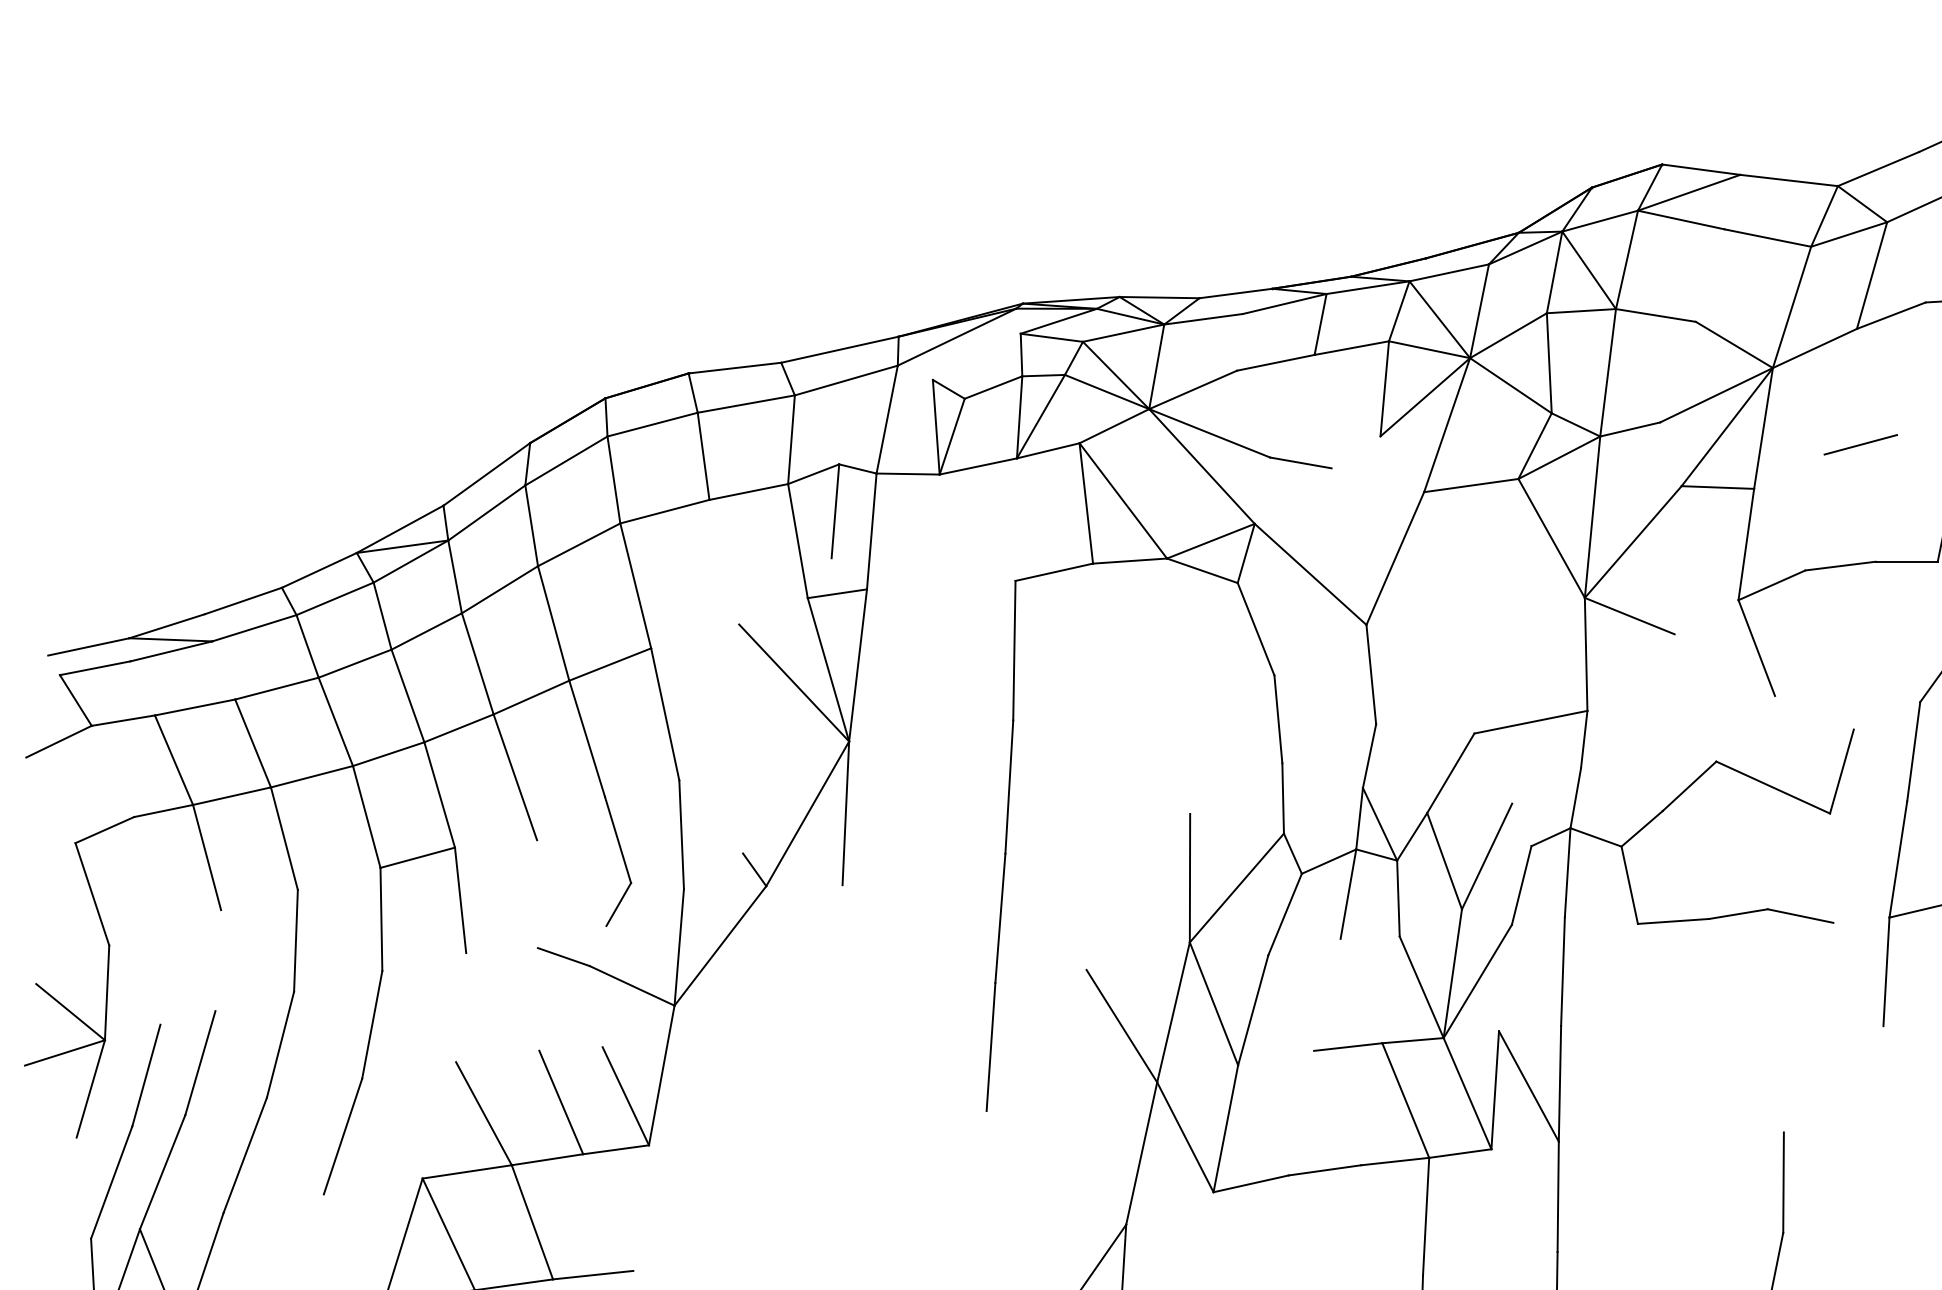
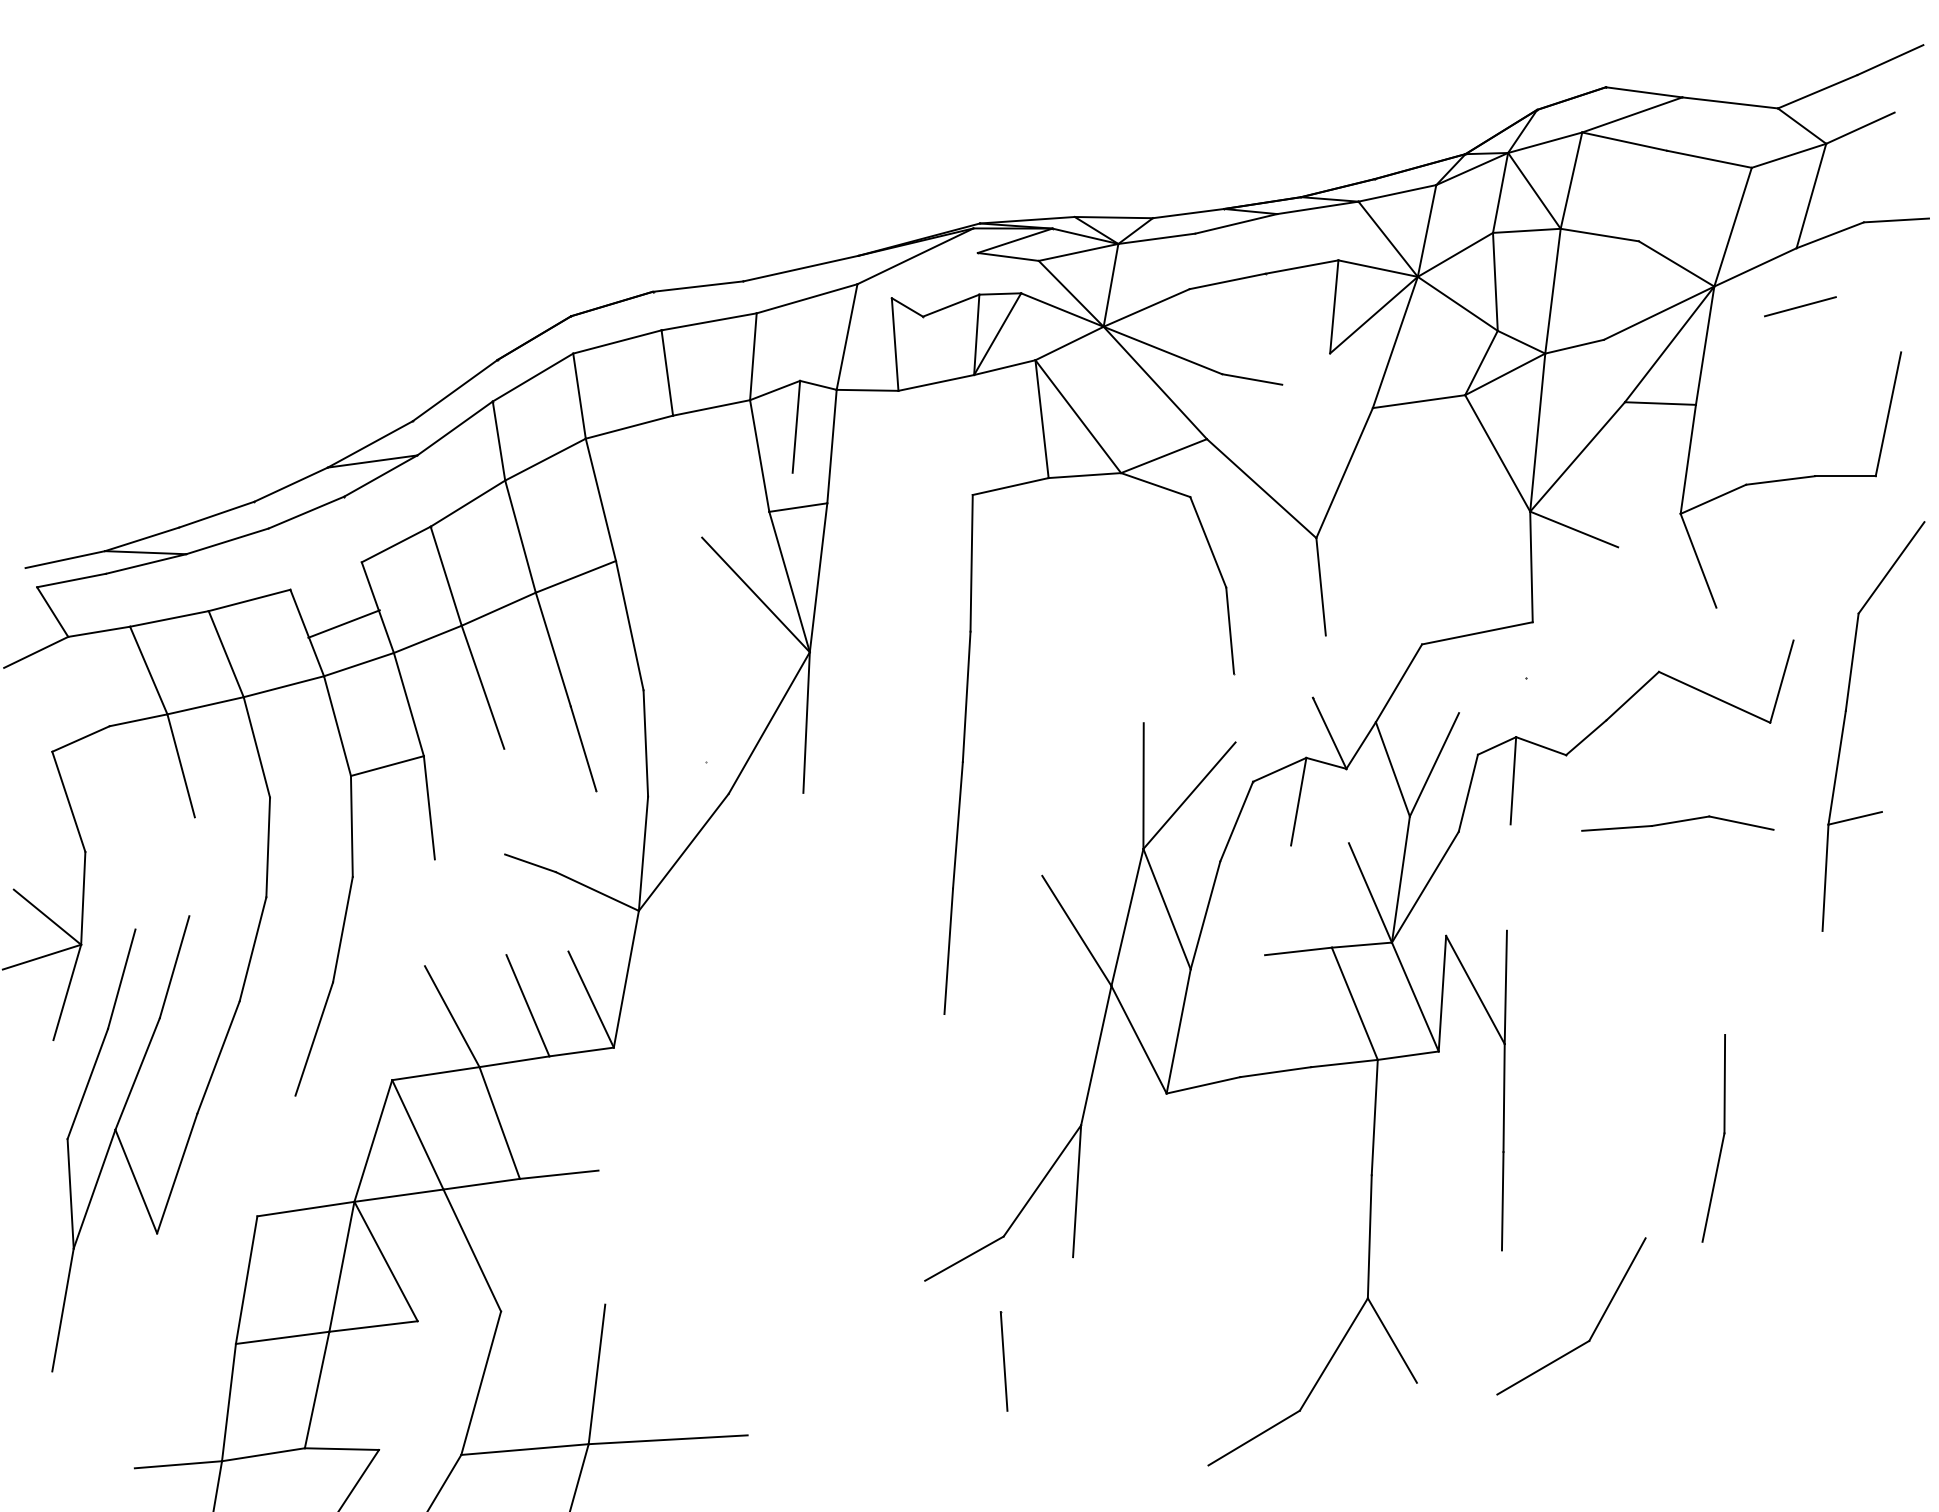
line: (1860, 444) -> (1800, 306), moved
line: (354, 663) -> (343, 623), moved
line: (1562, 971) -> (1508, 877), removed

